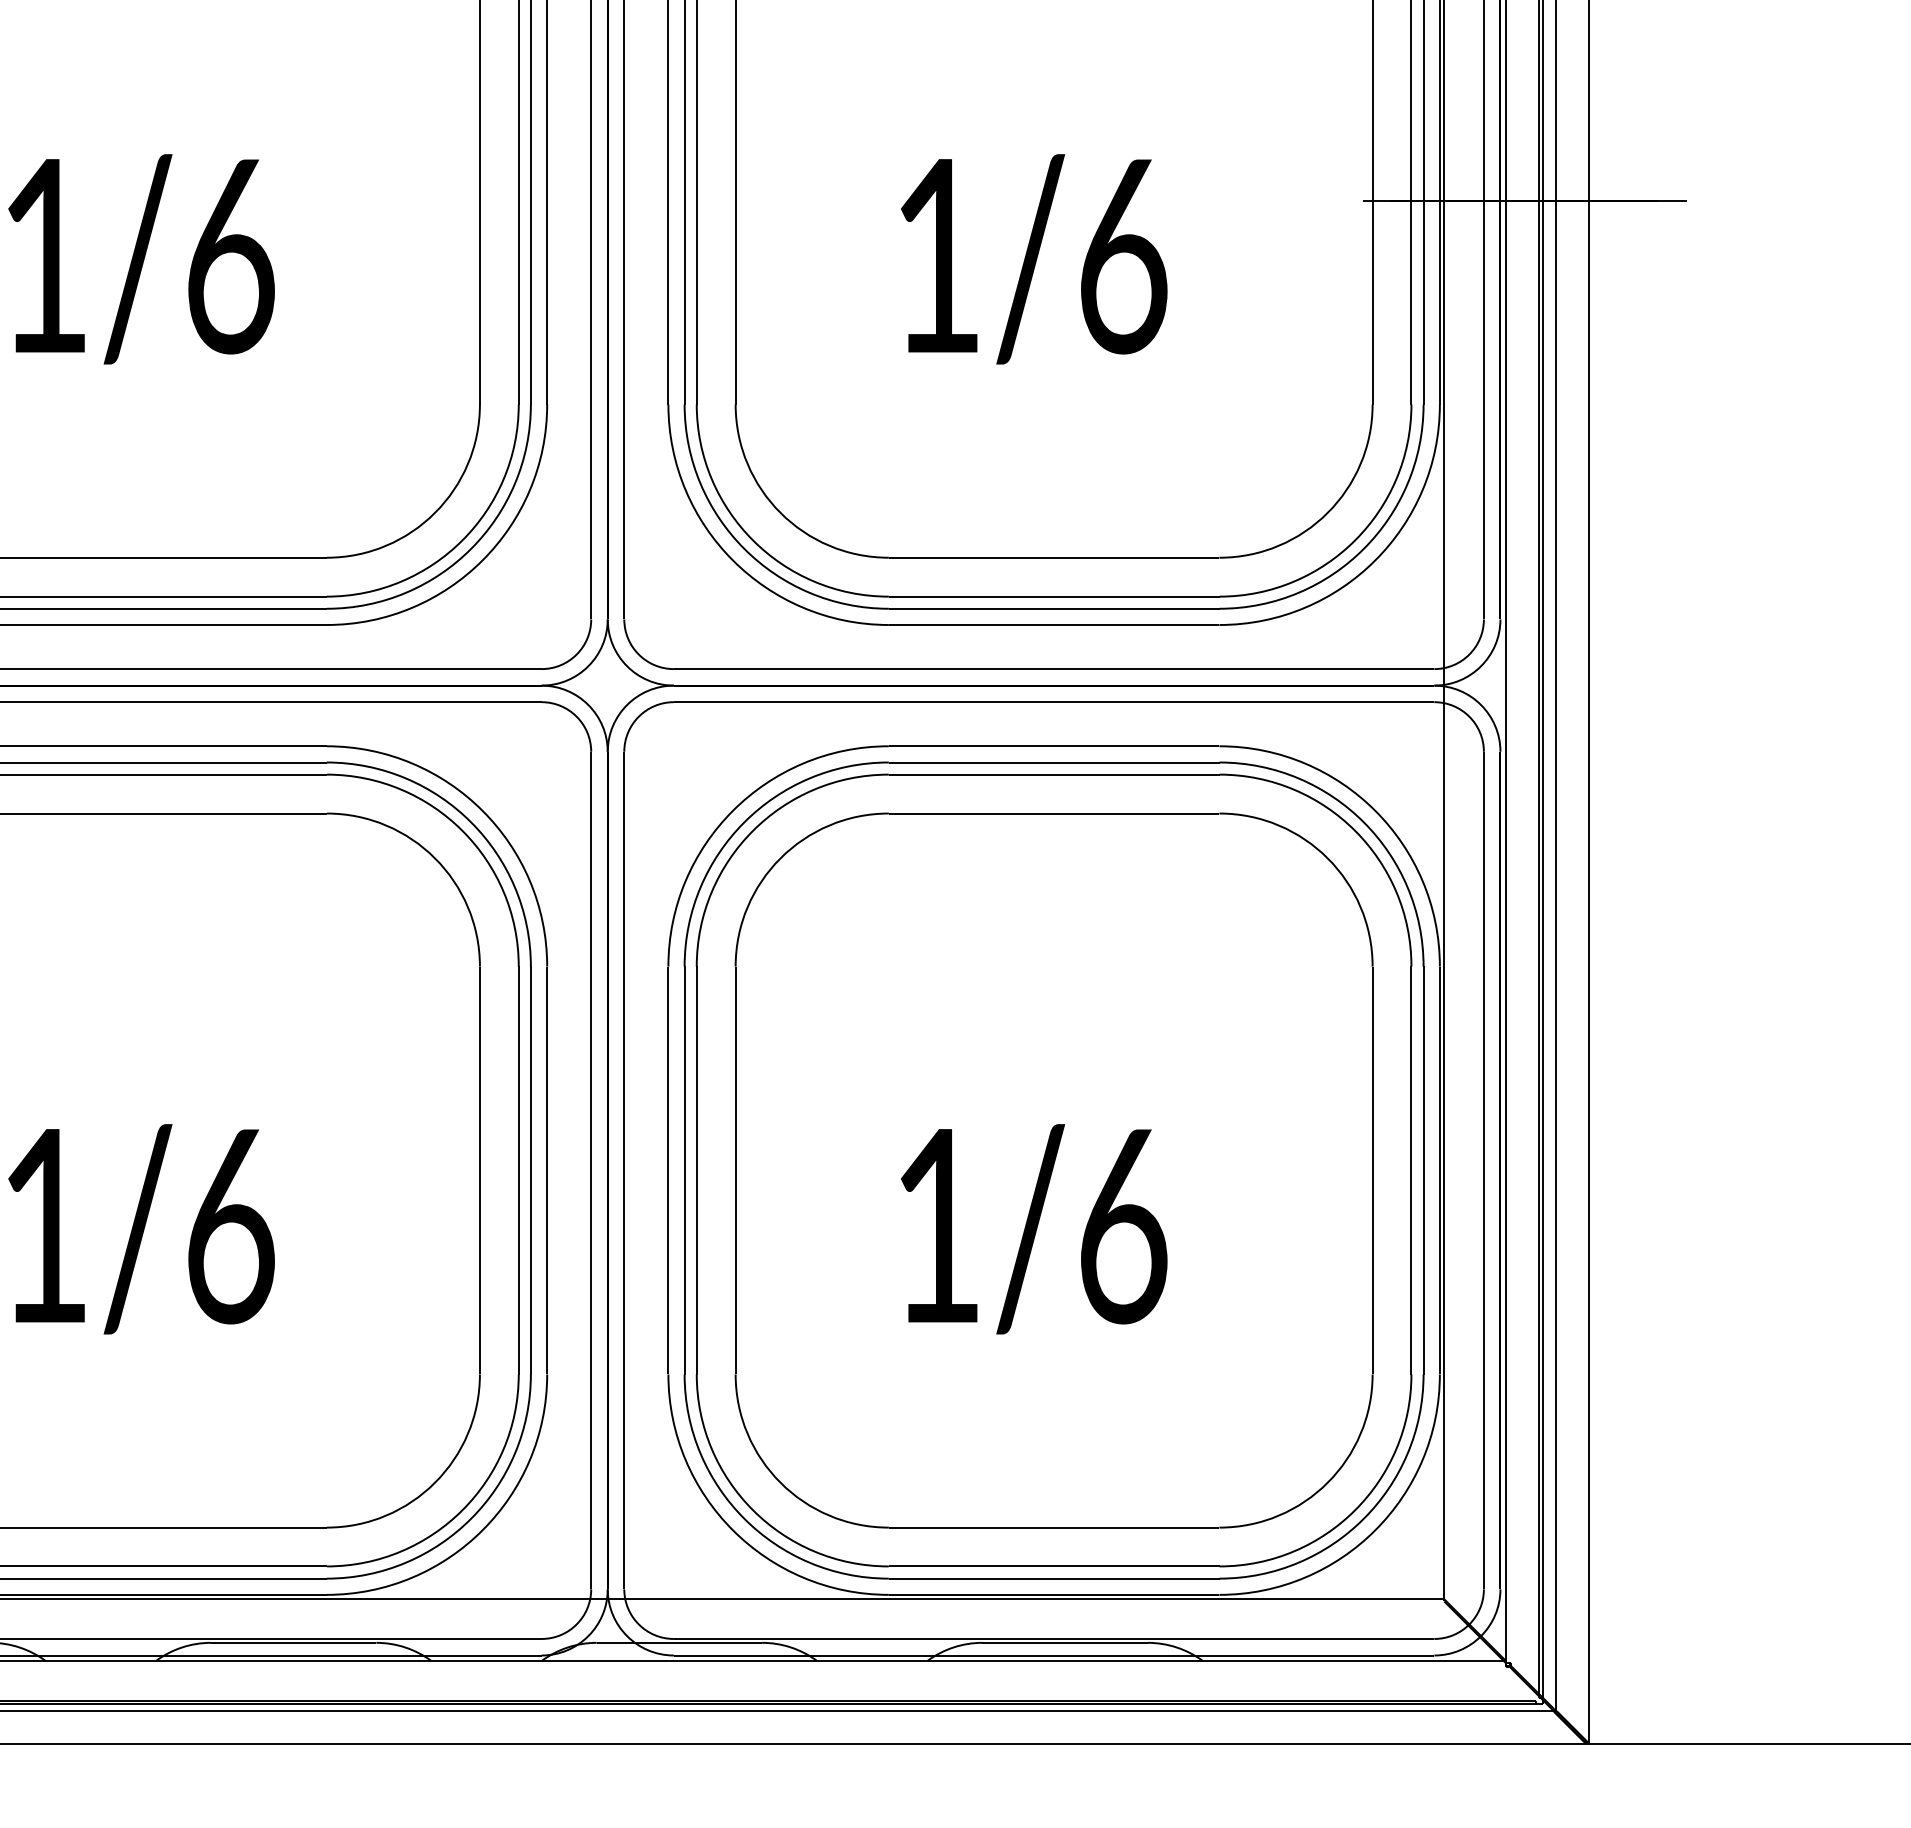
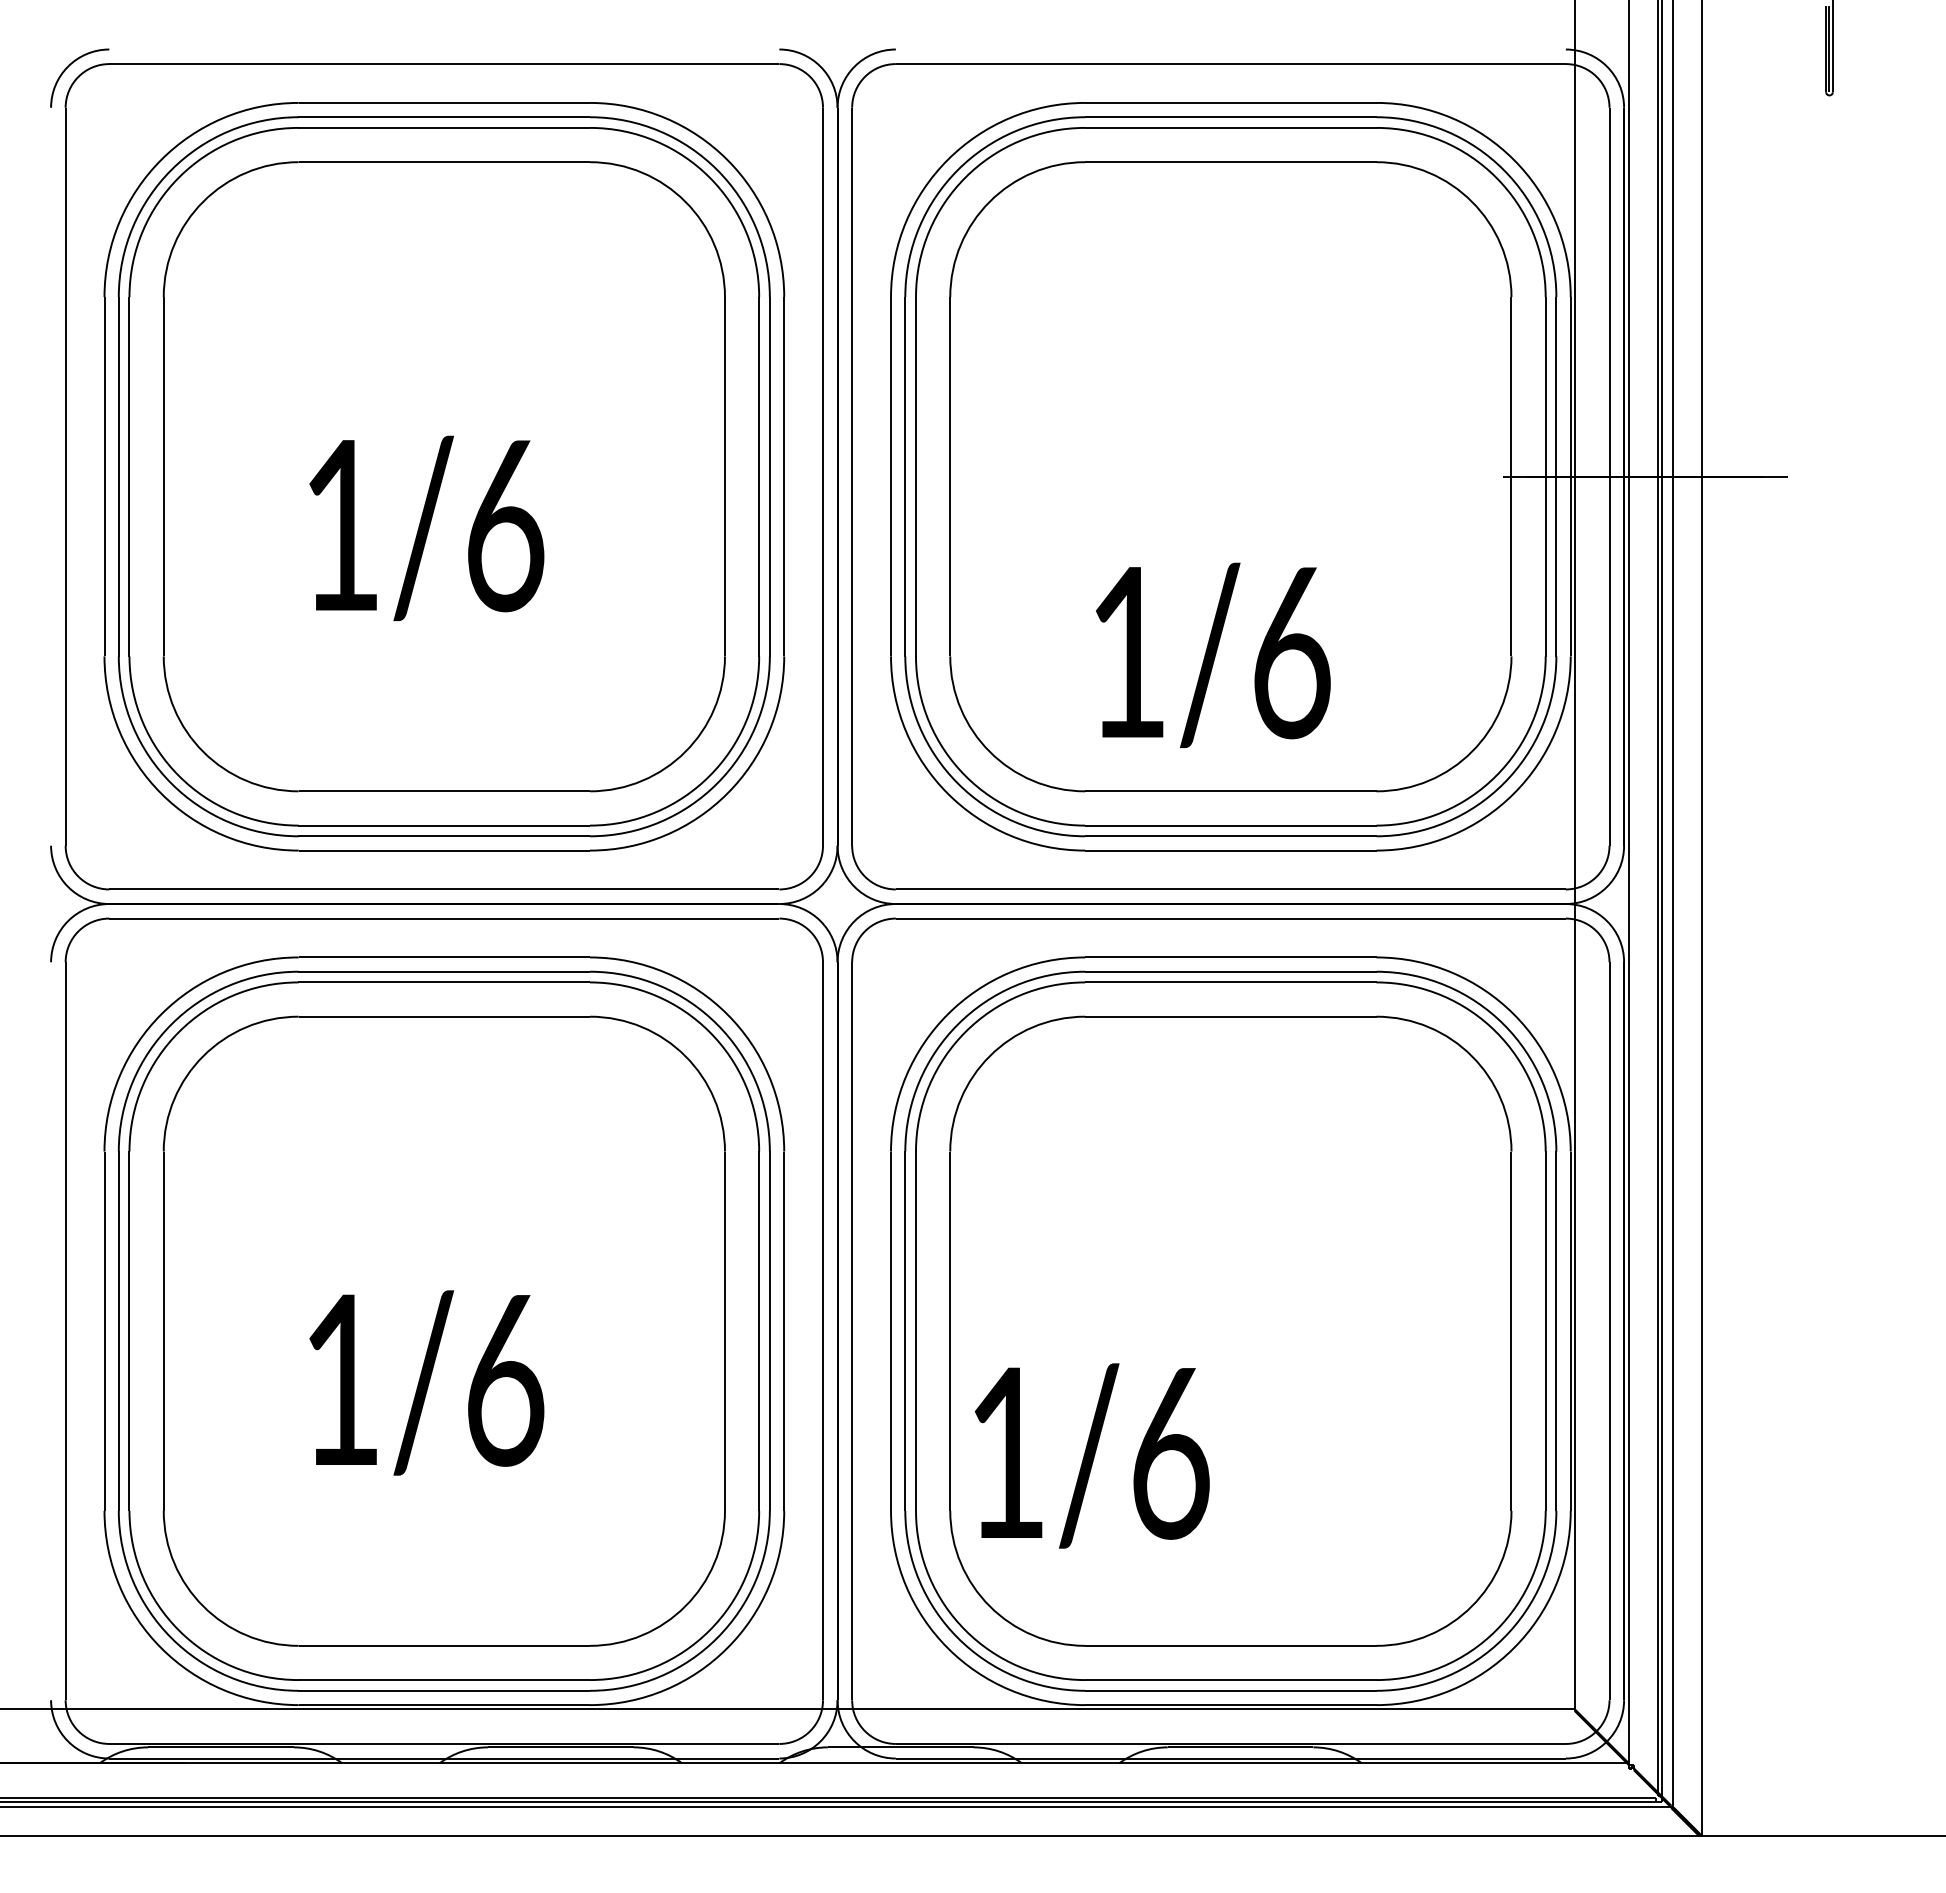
text: (1034, 258) -> (1213, 654), moved
text: (1033, 1228) -> (1091, 1455), moved

